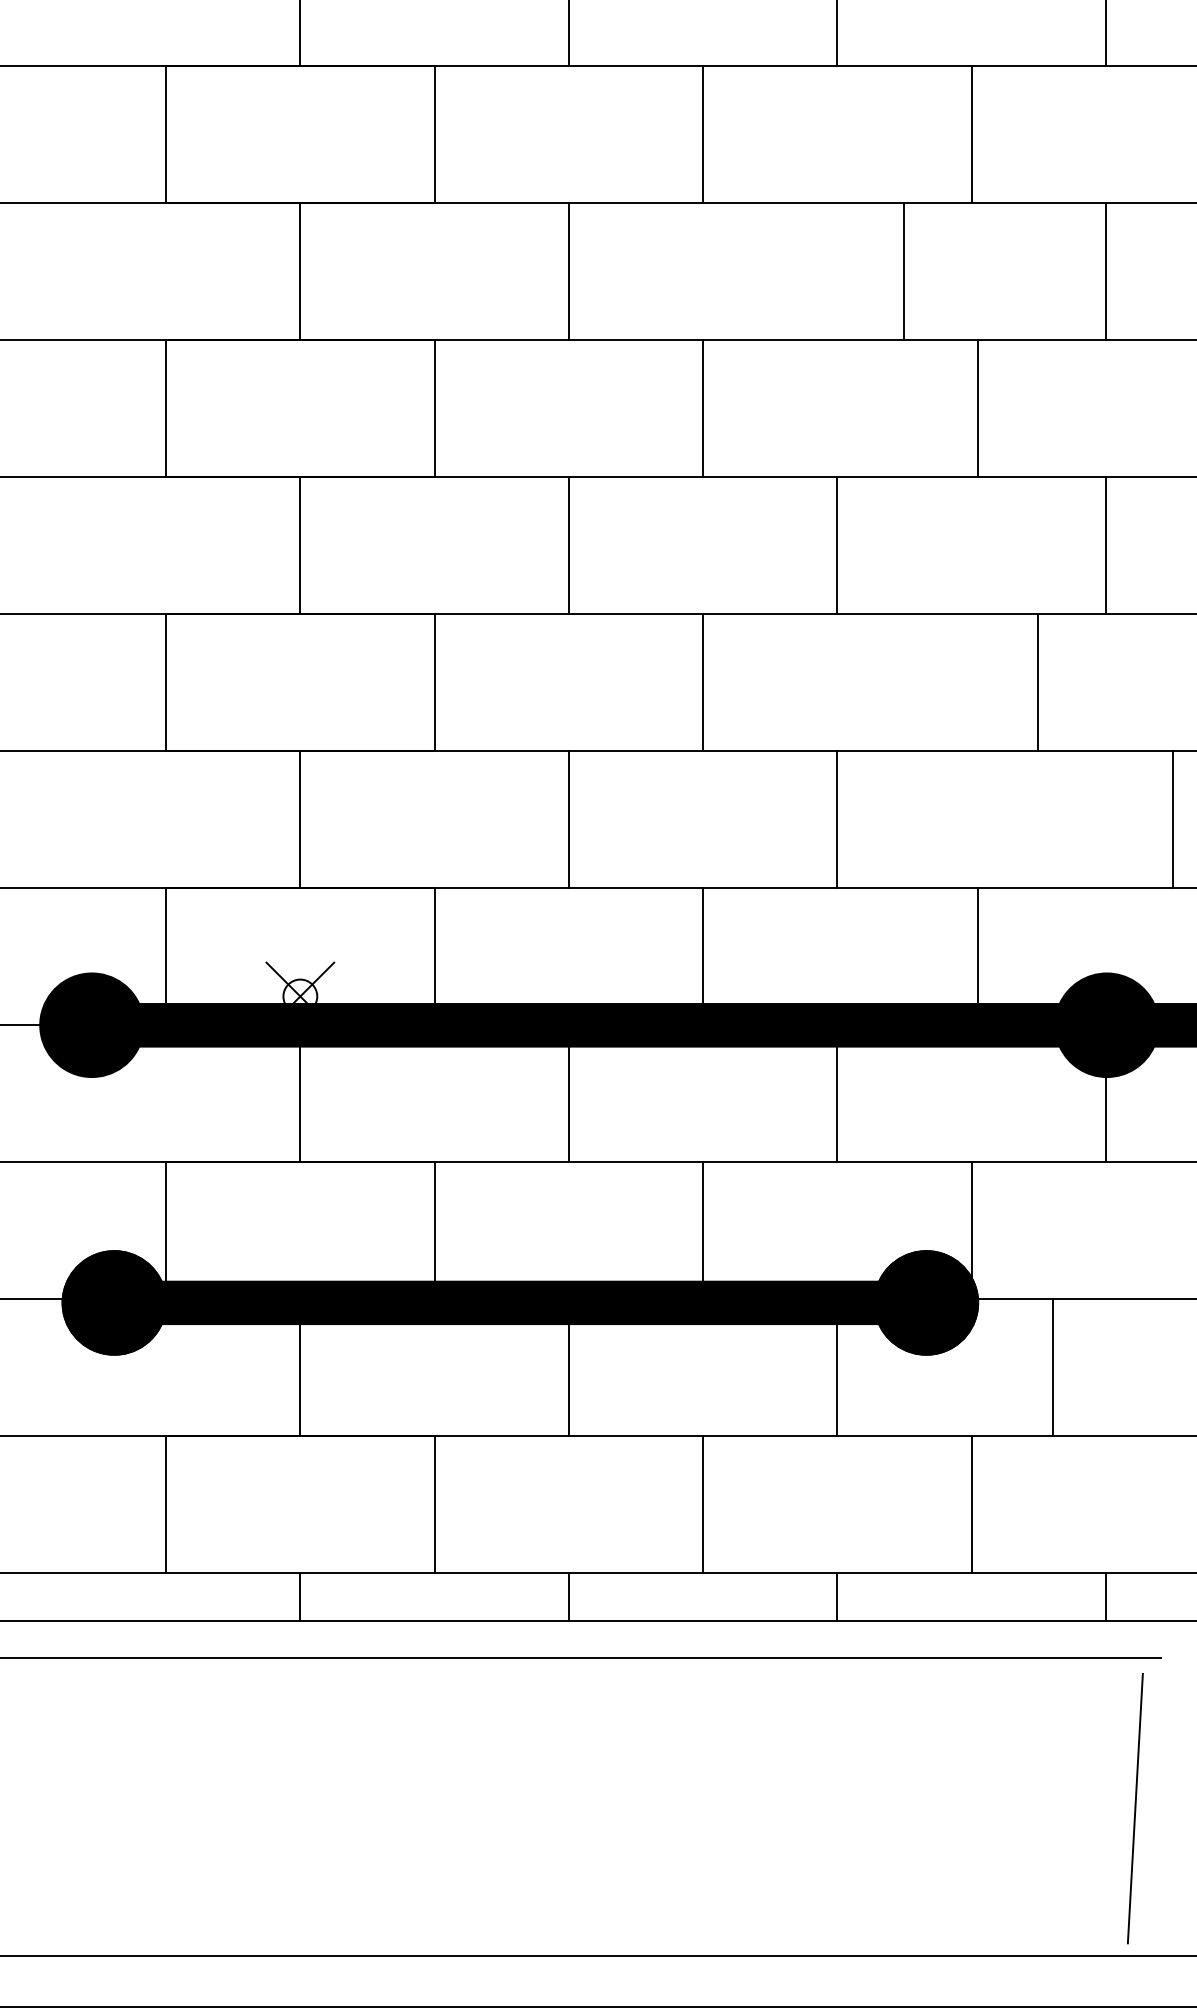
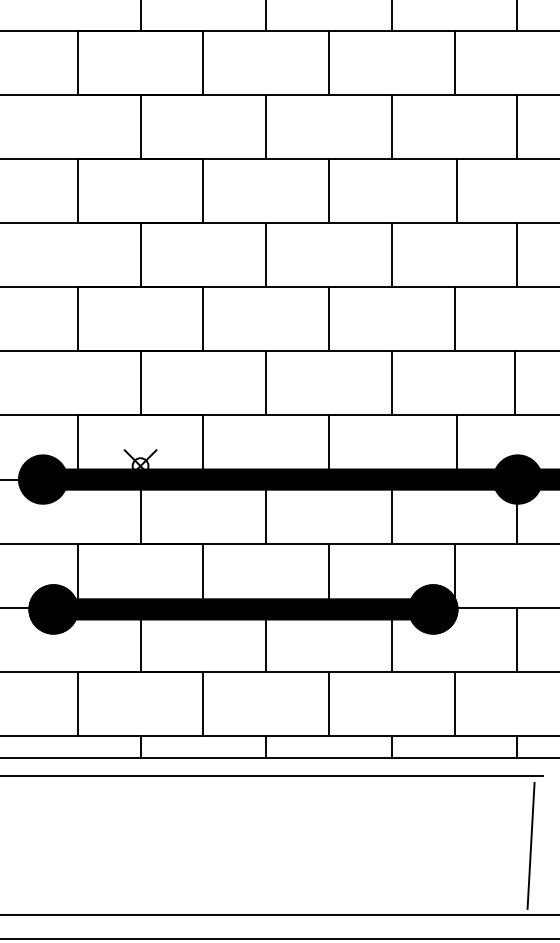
line: (903, 272) -> (391, 127), moved
line: (1037, 682) -> (454, 319), moved
line: (1172, 819) -> (514, 383), moved
line: (1052, 1367) -> (517, 639), moved

